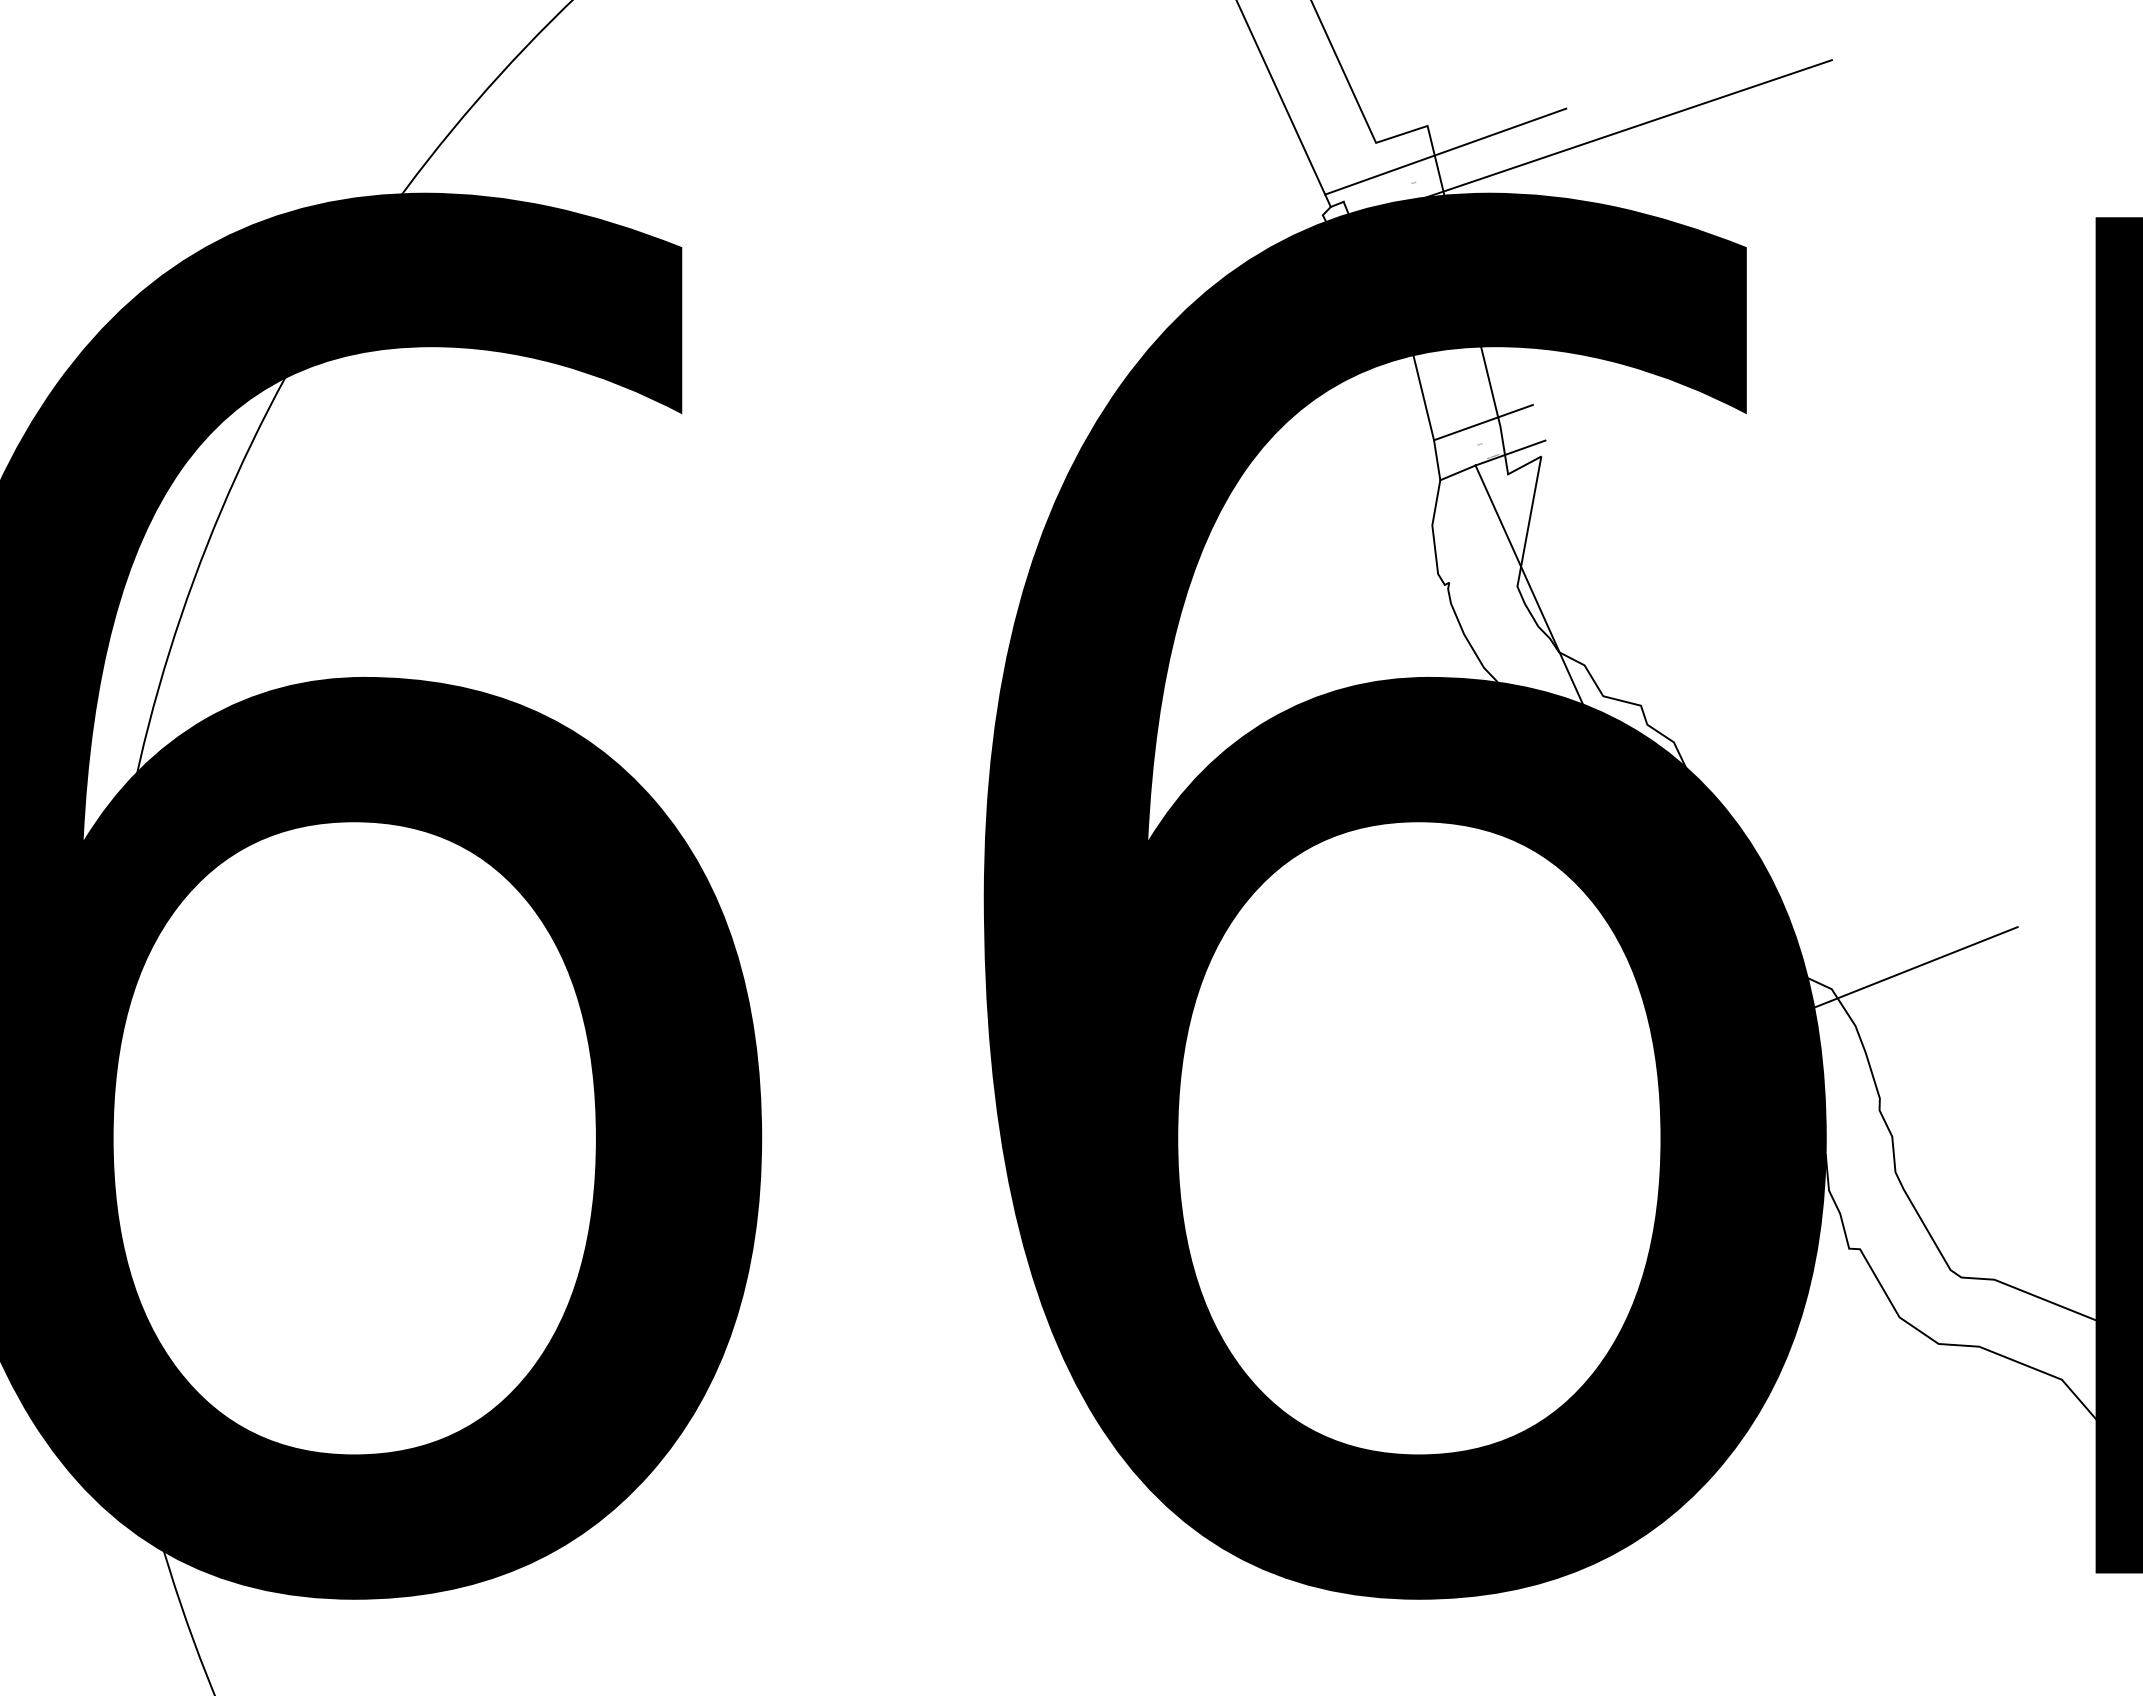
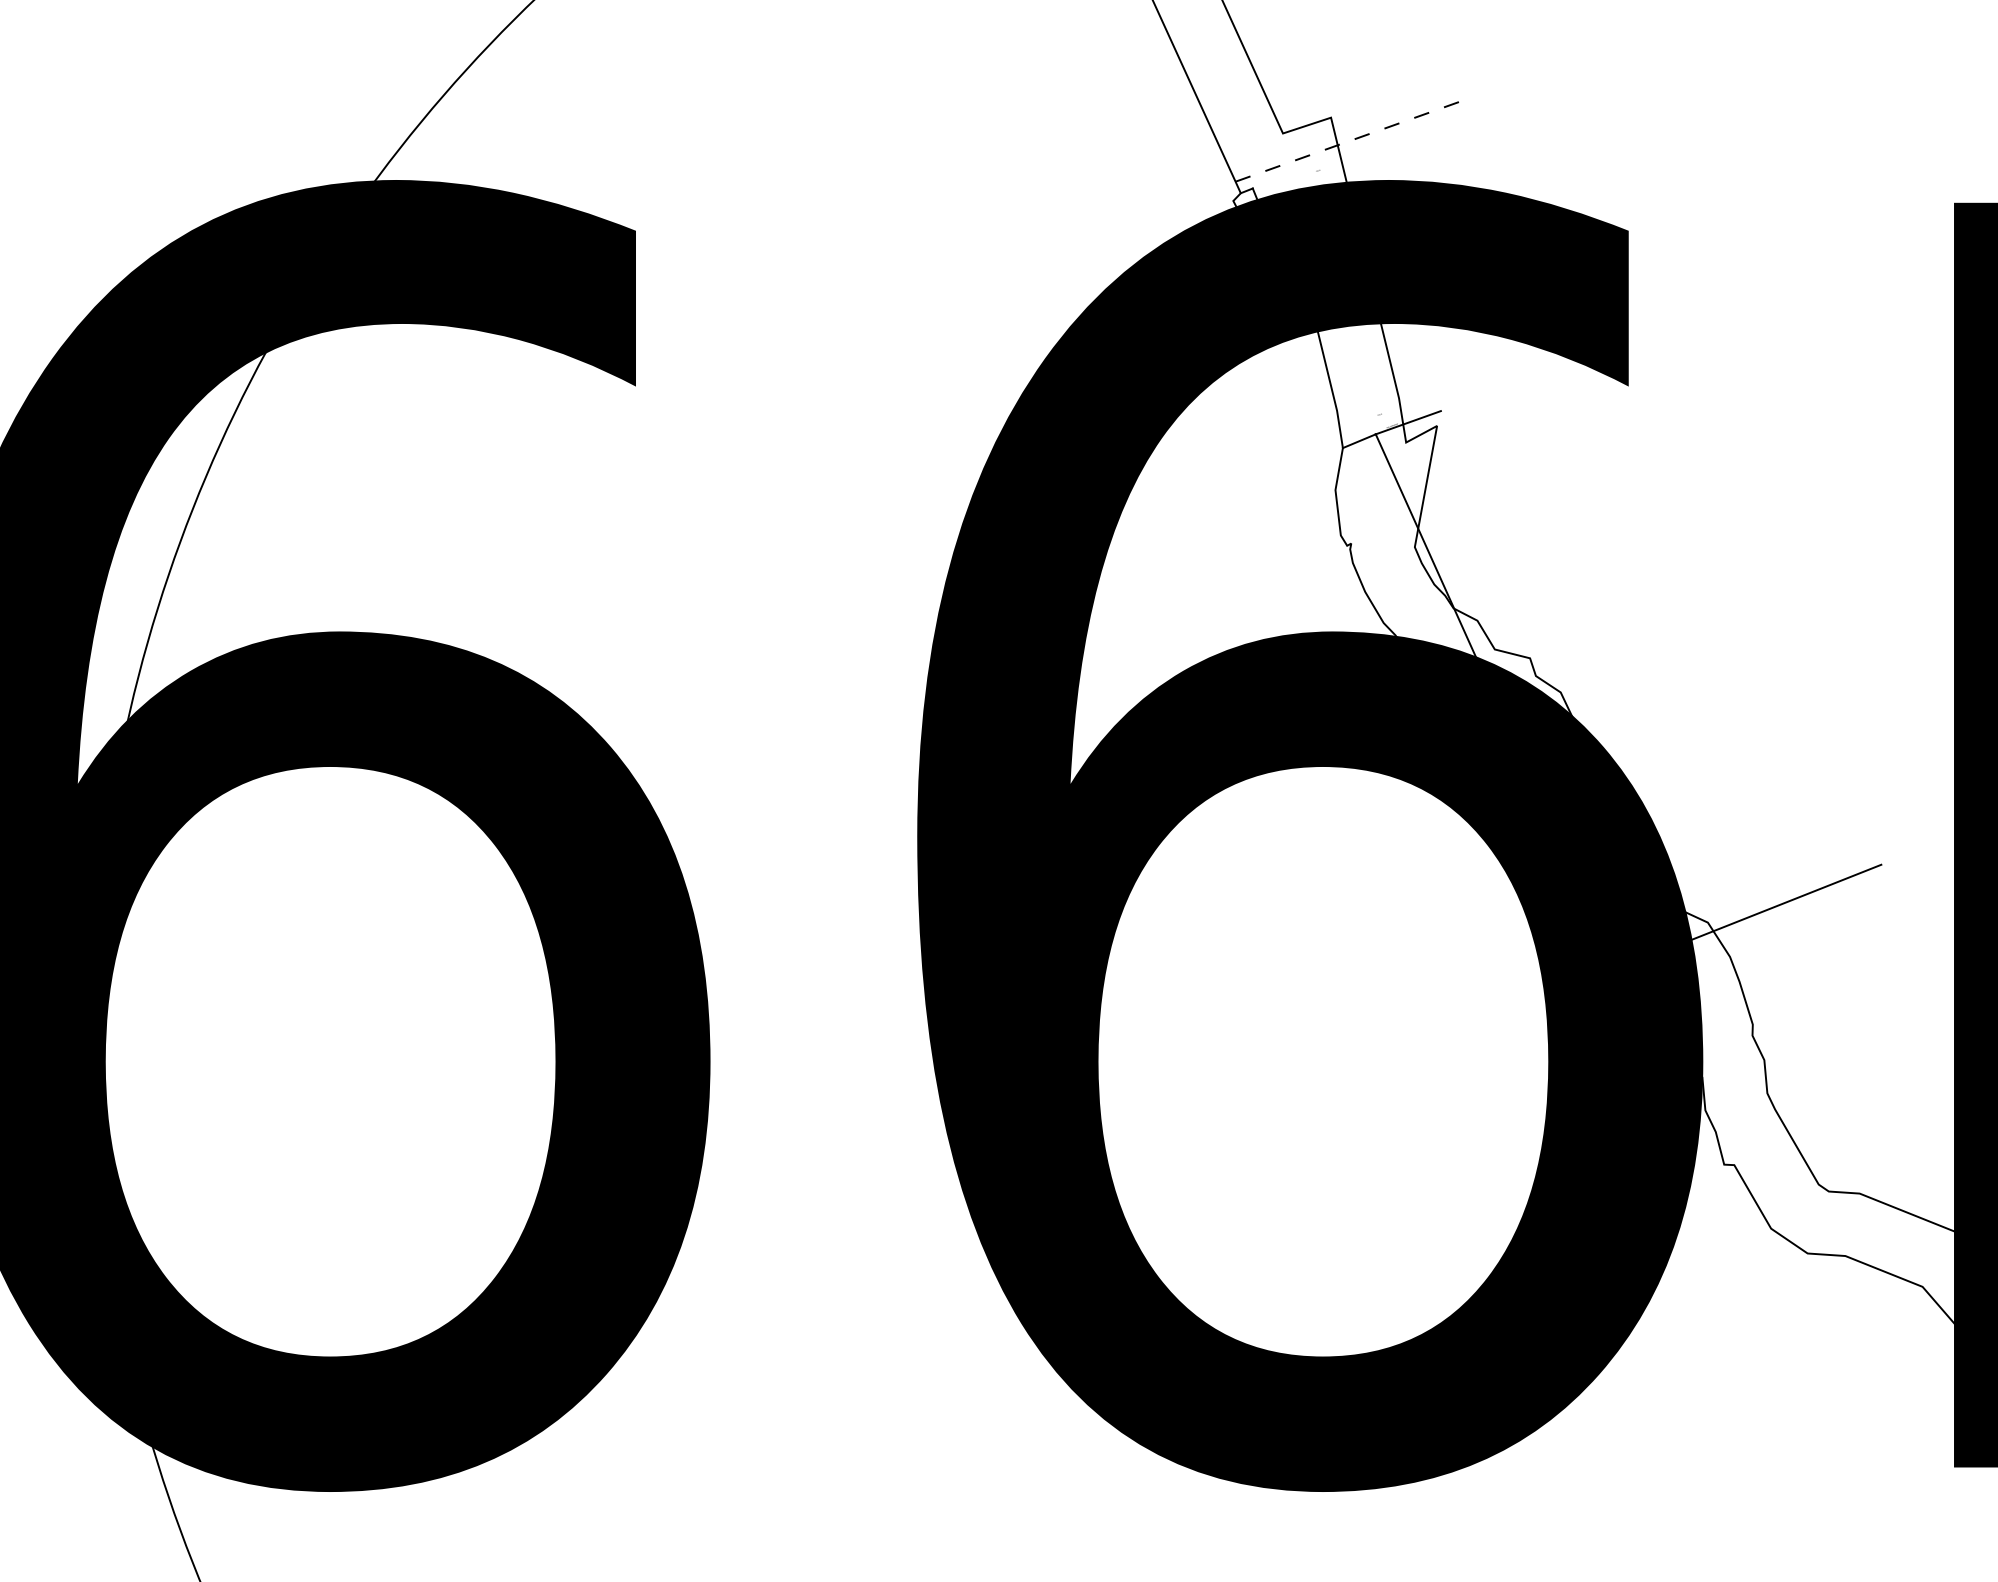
line: (1604, 136) -> (1496, 127), removed
line: (1445, 151) -> (1347, 141), solid -> dashed
line: (1483, 422) -> (1383, 394), removed

